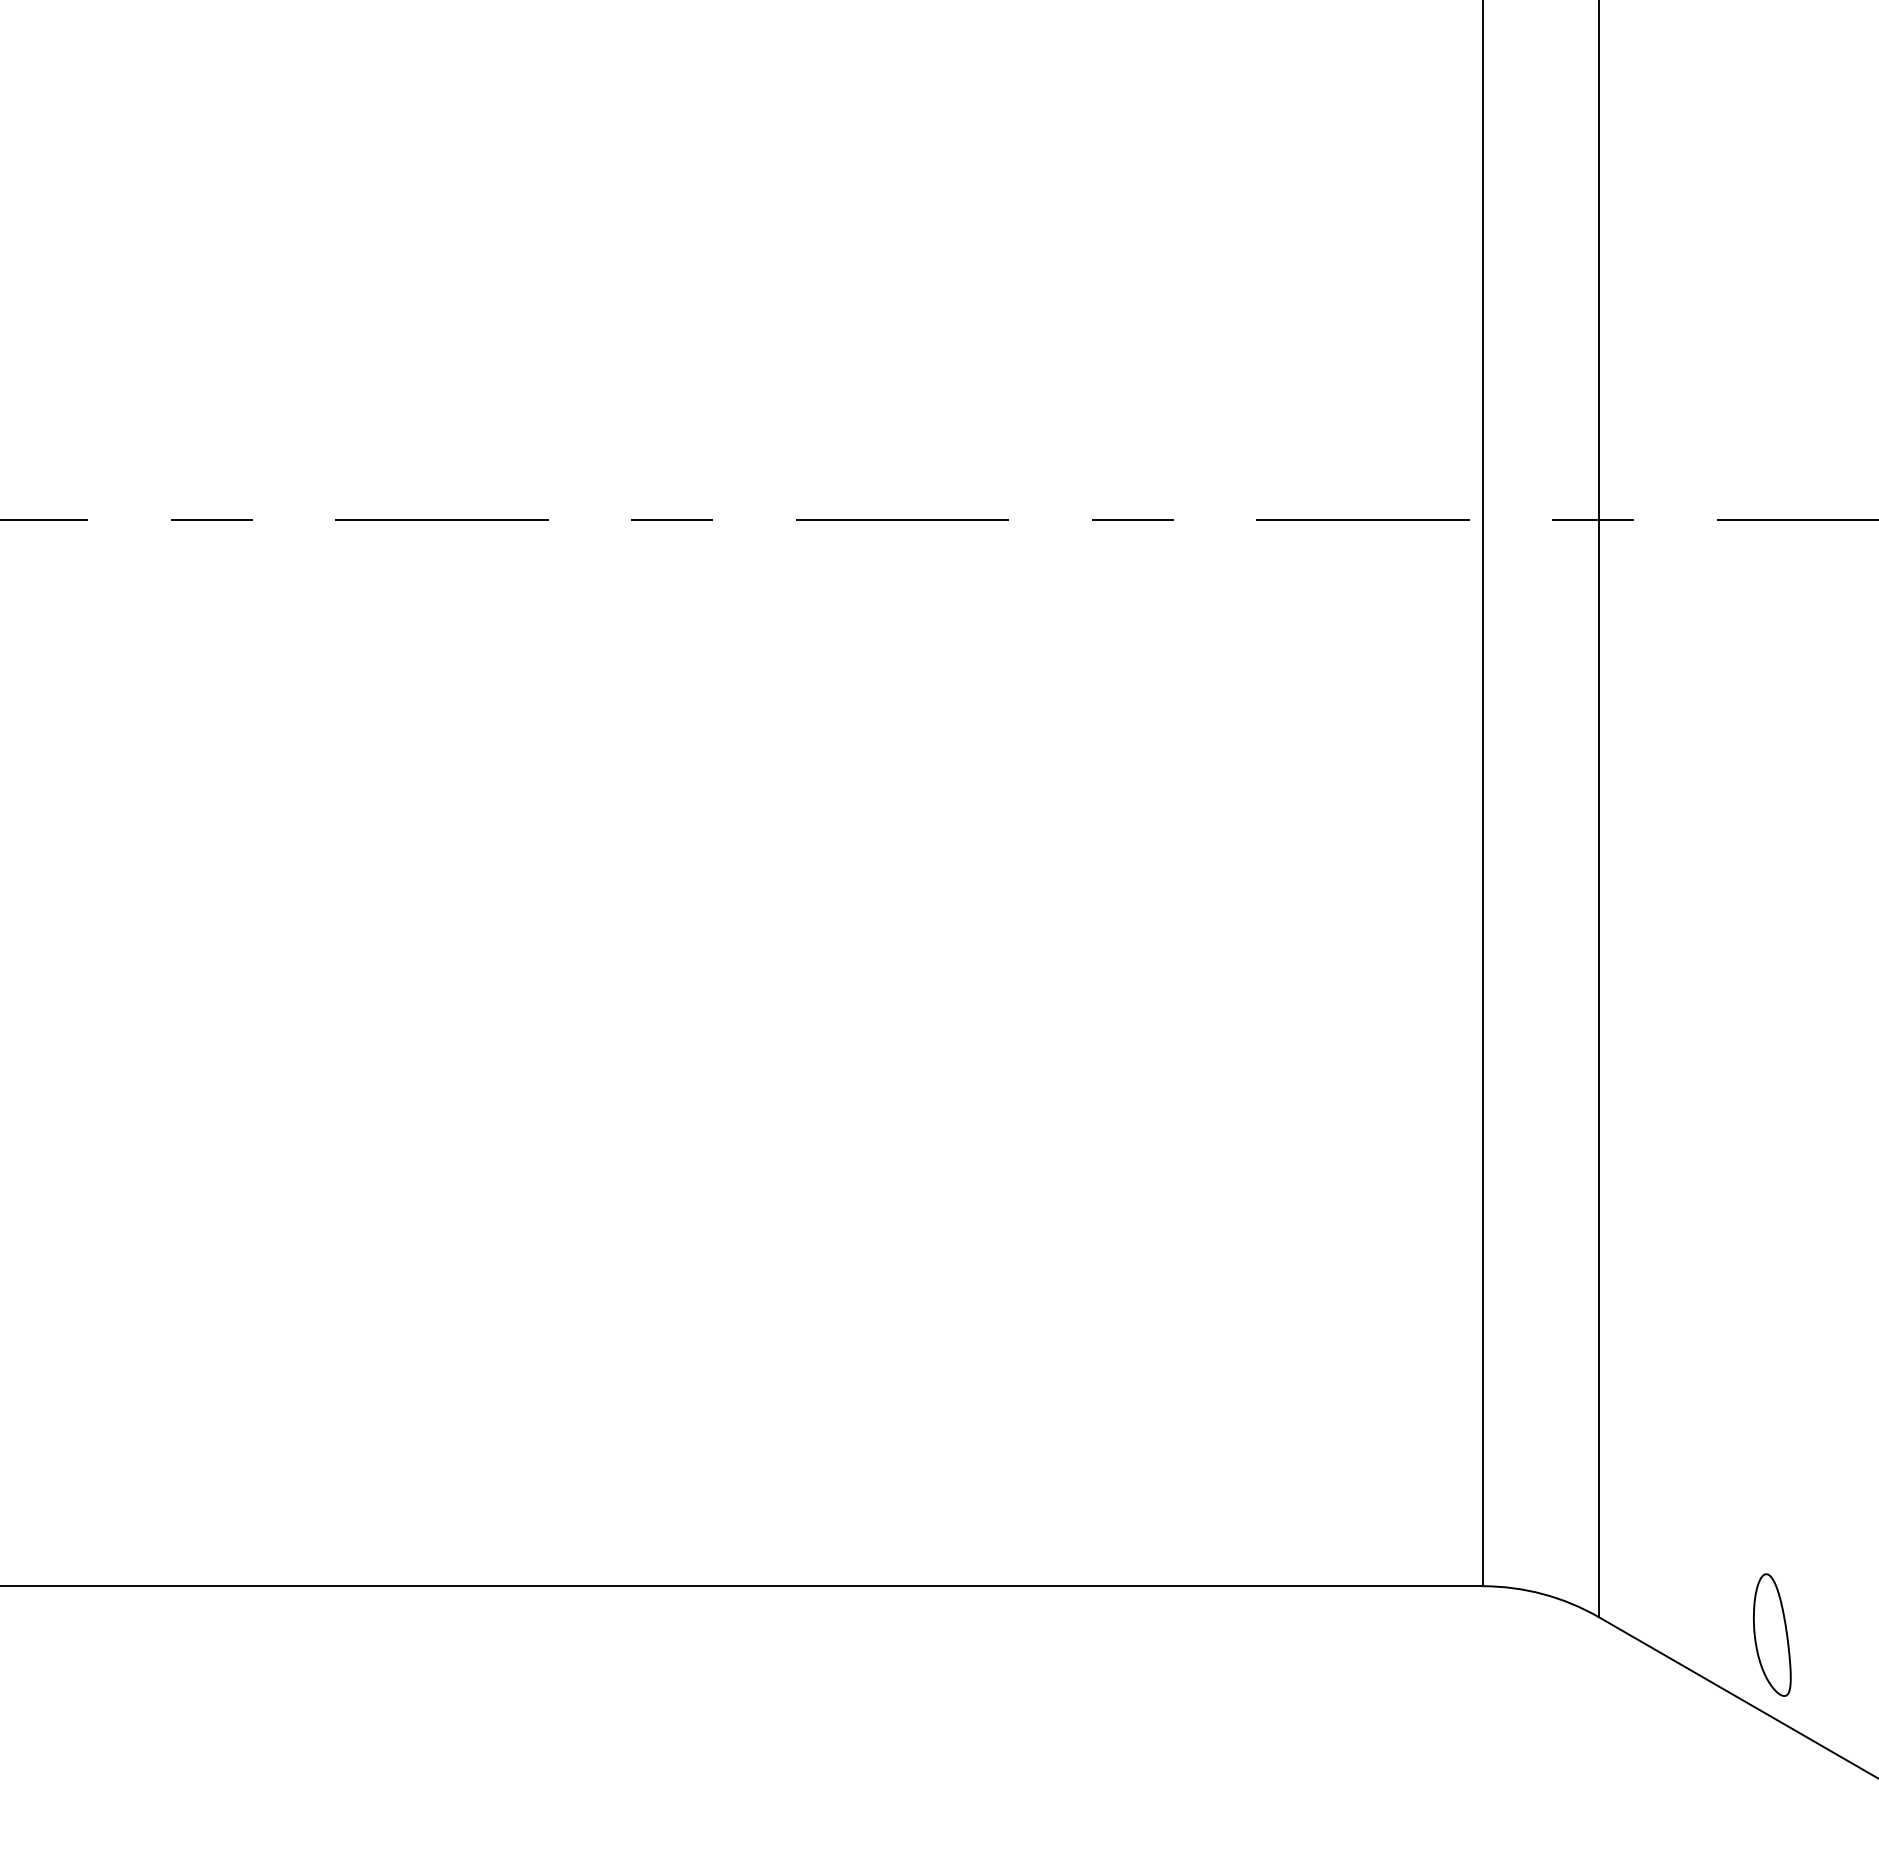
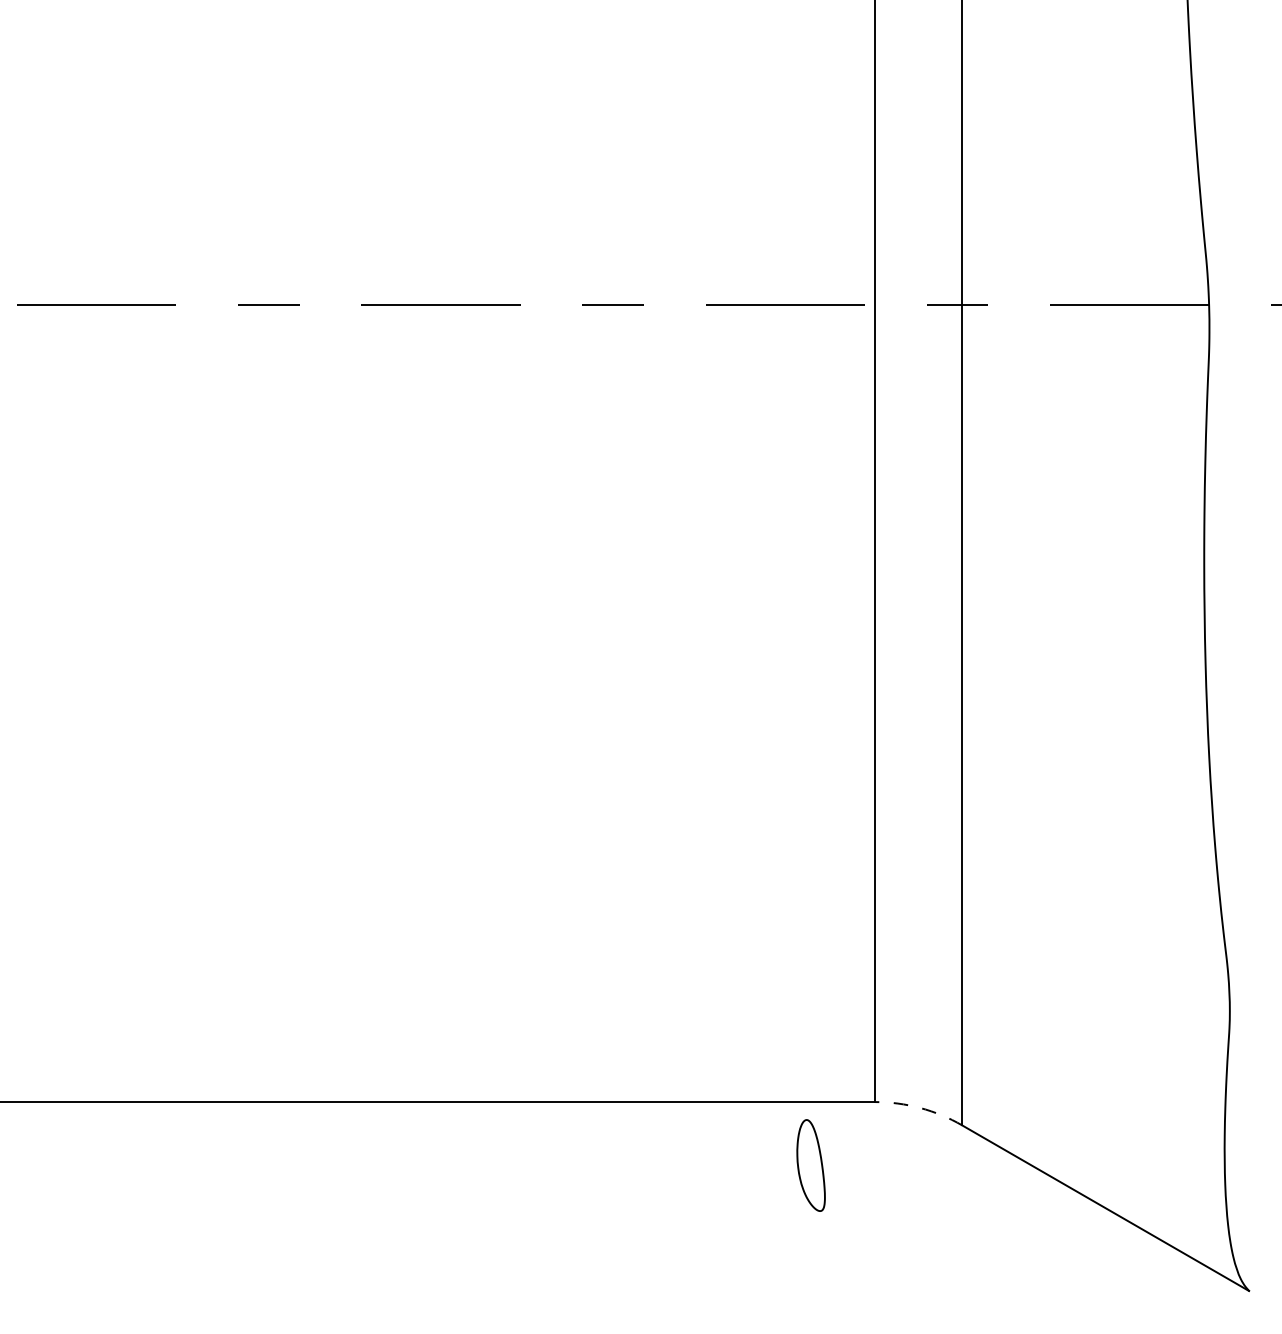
arc: (1543, 1594) -> (920, 1108), solid -> dashed
part: (1772, 1634) -> (811, 1165), moved

